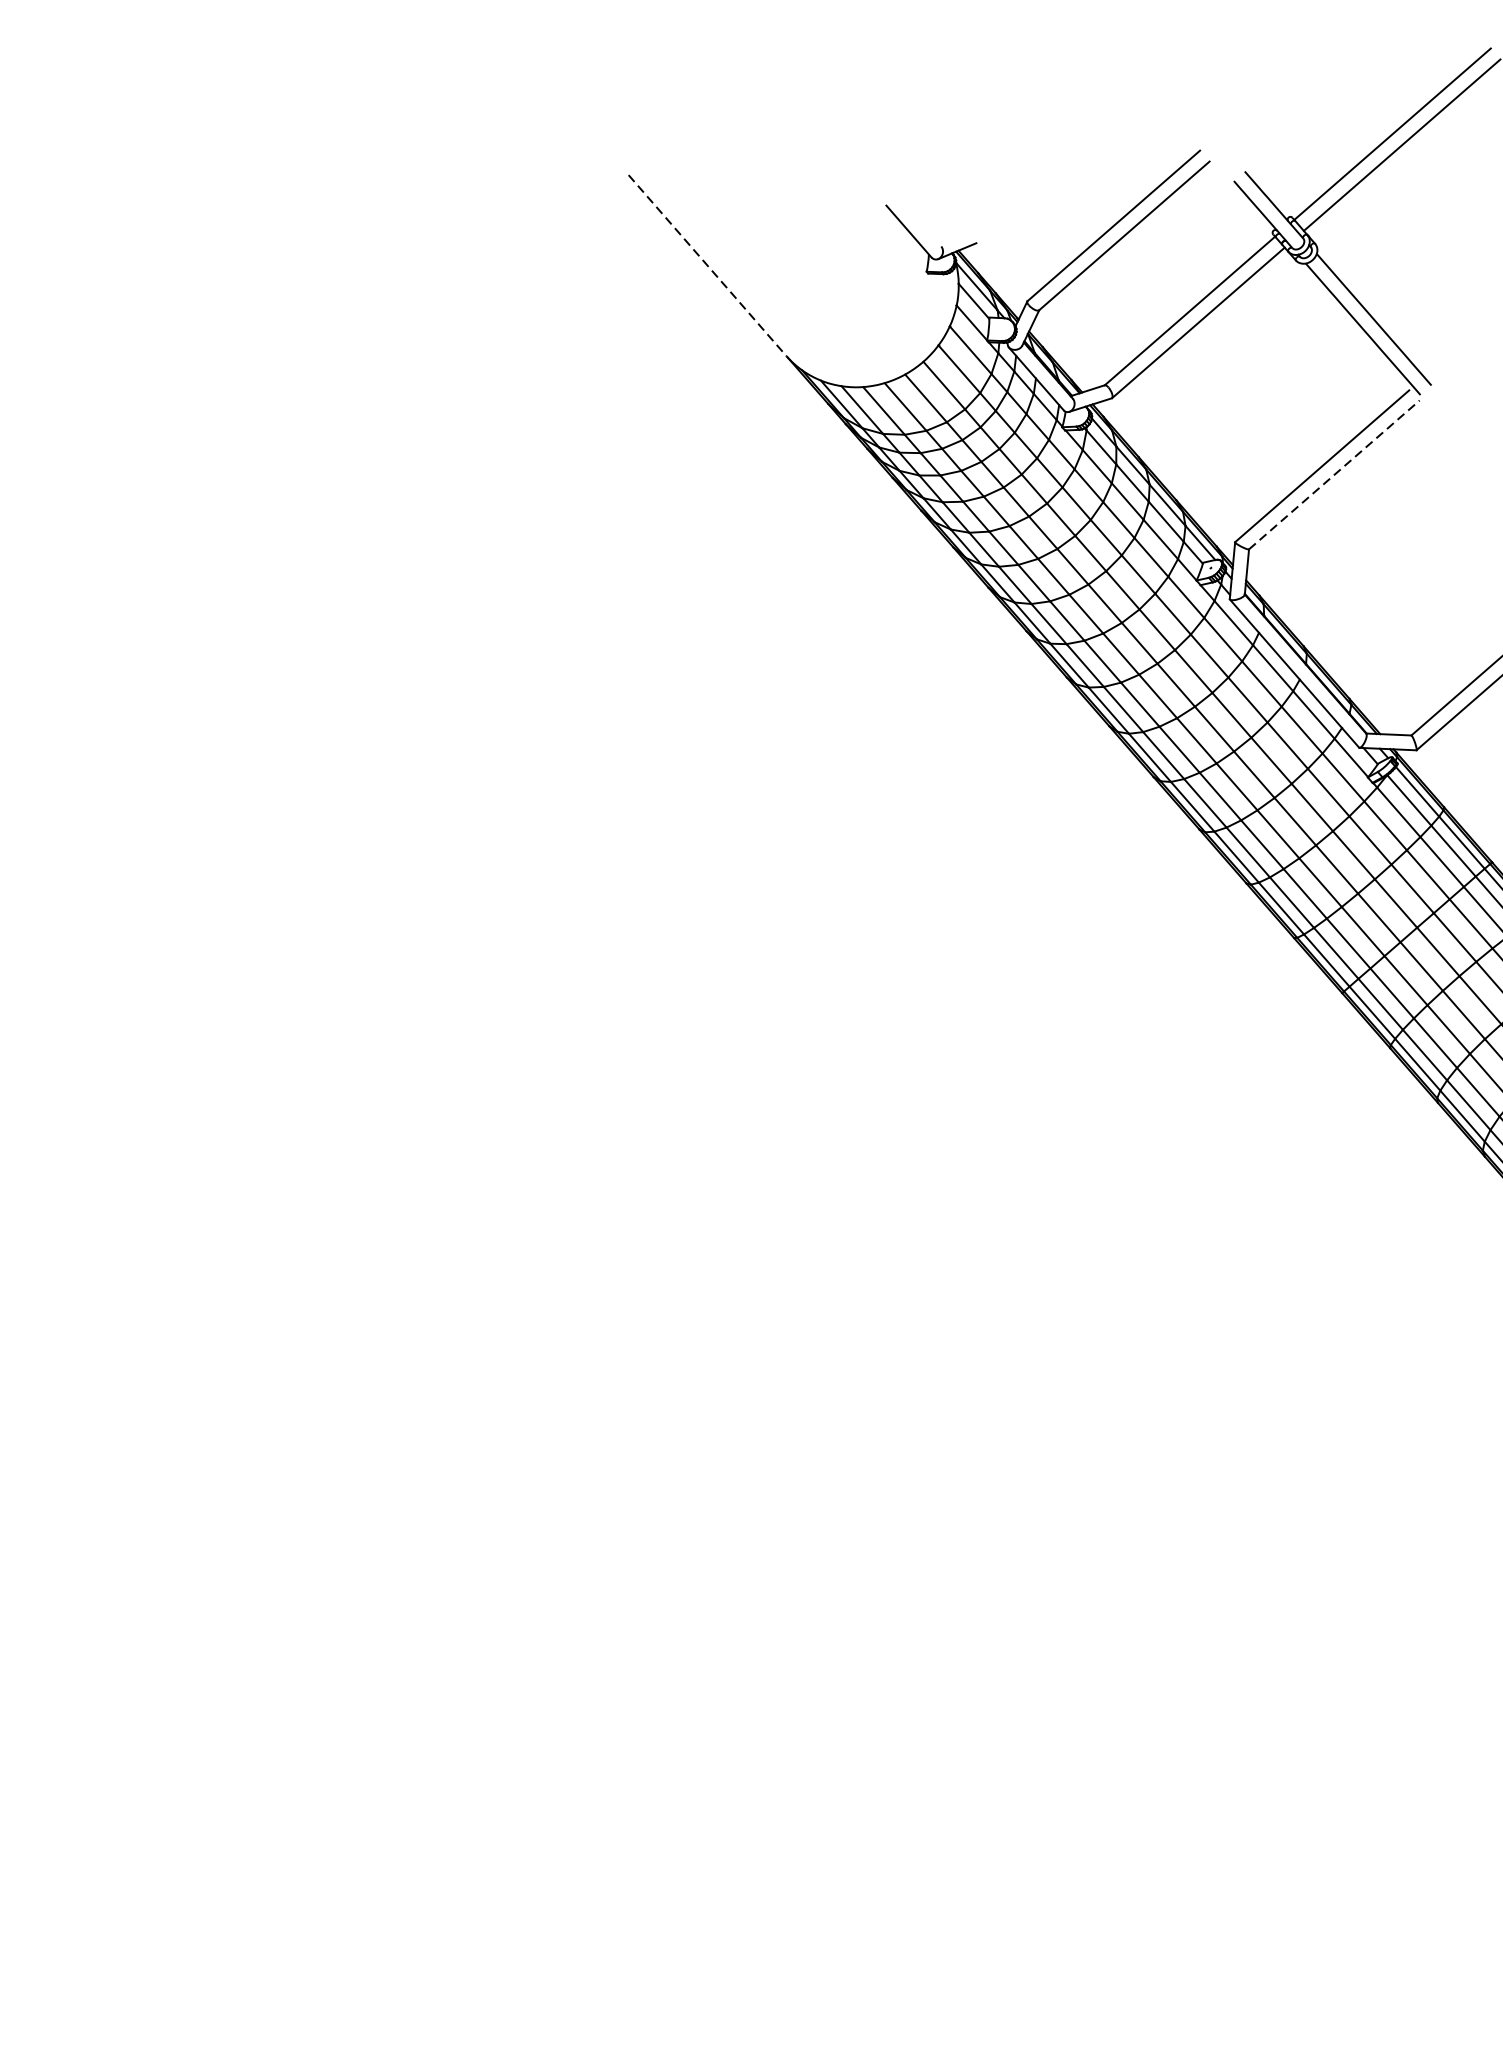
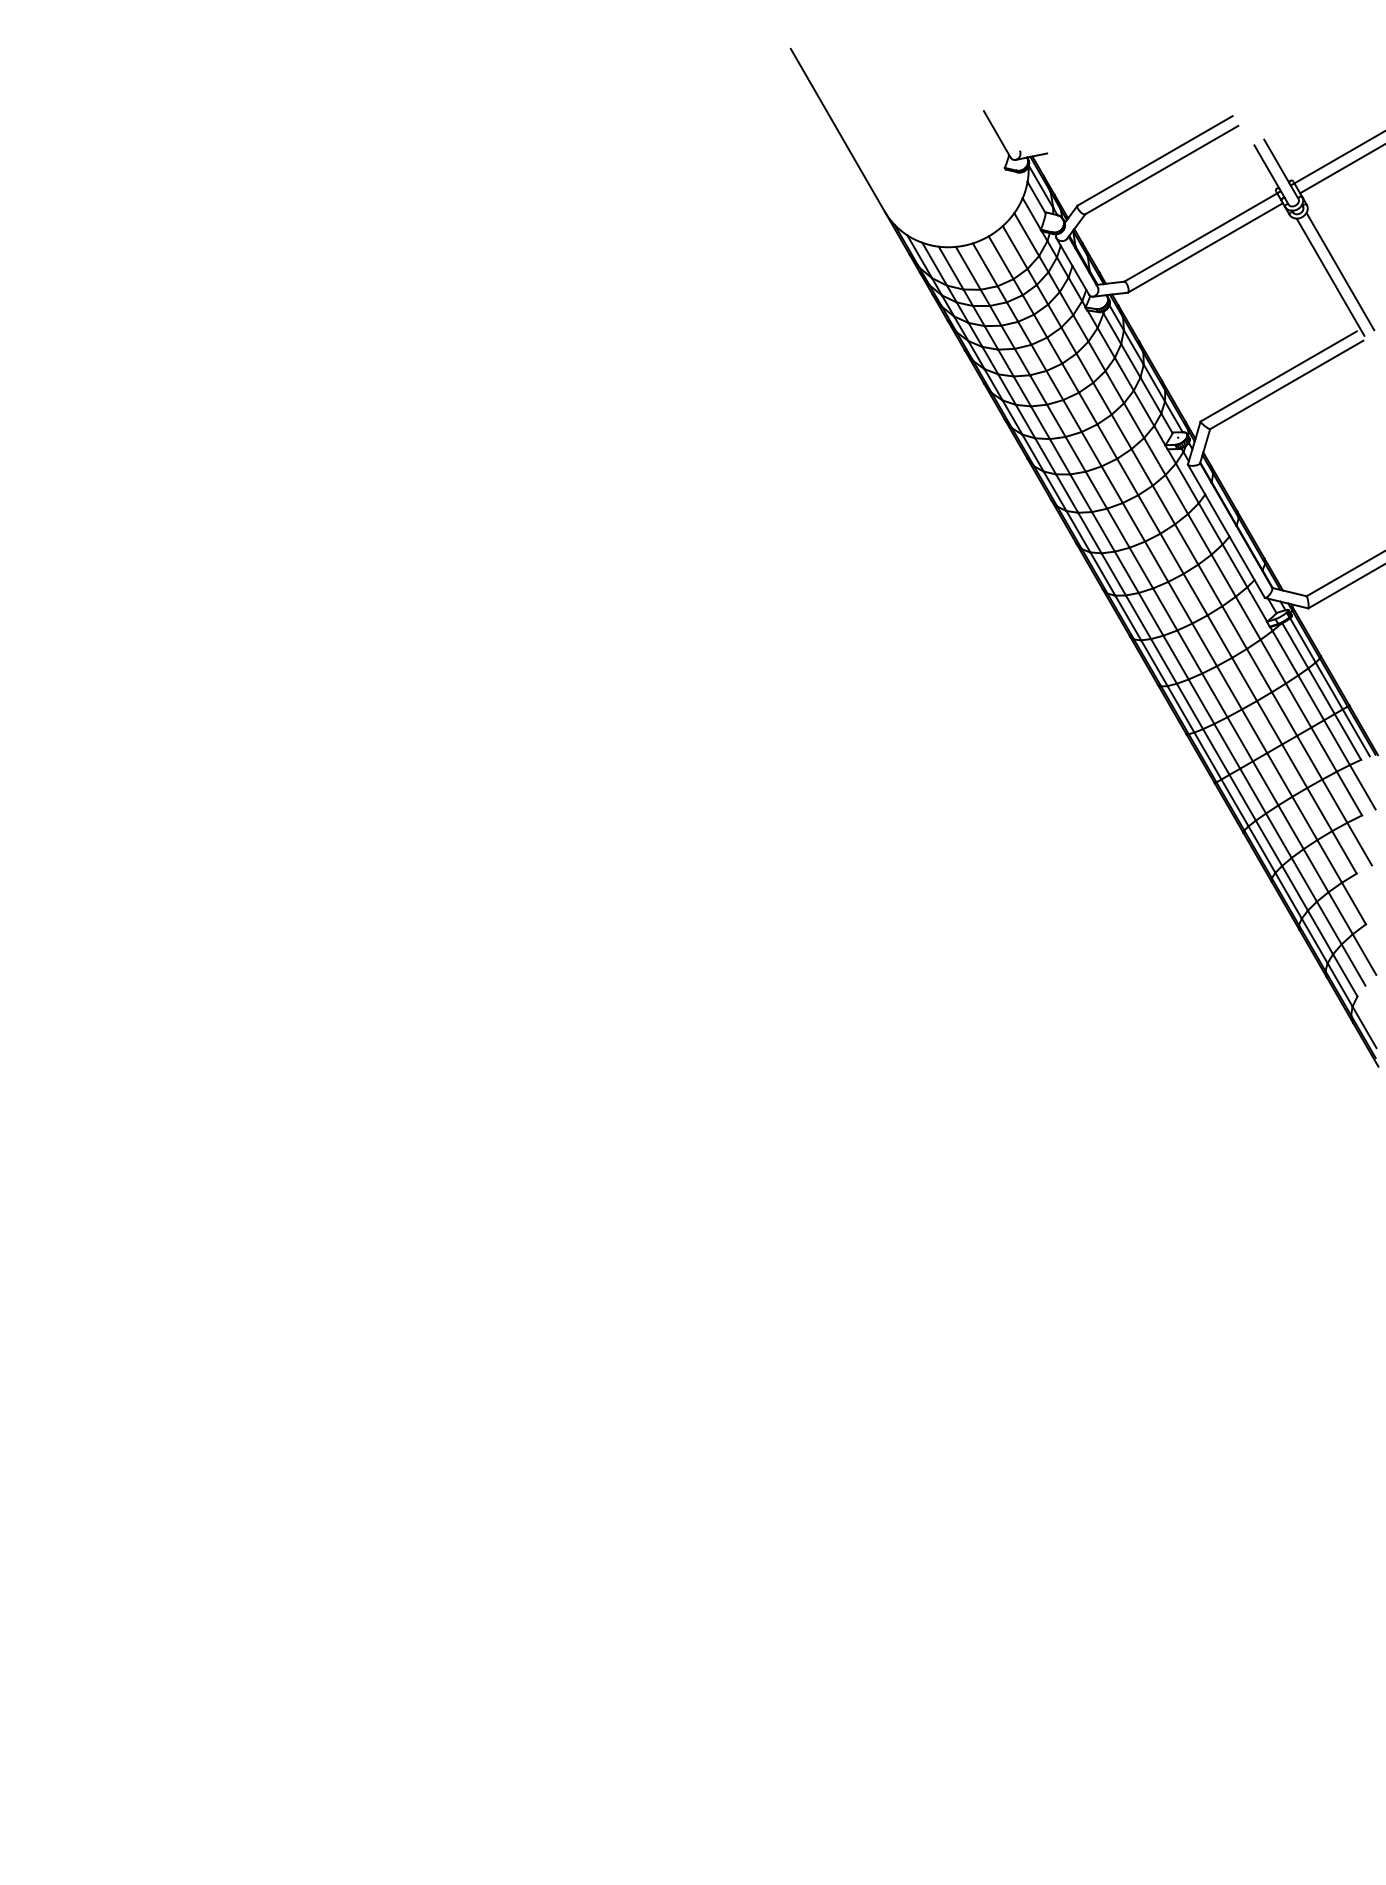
line: (707, 266) -> (837, 130), dashed -> solid
line: (1335, 474) -> (1287, 384), dashed -> solid

